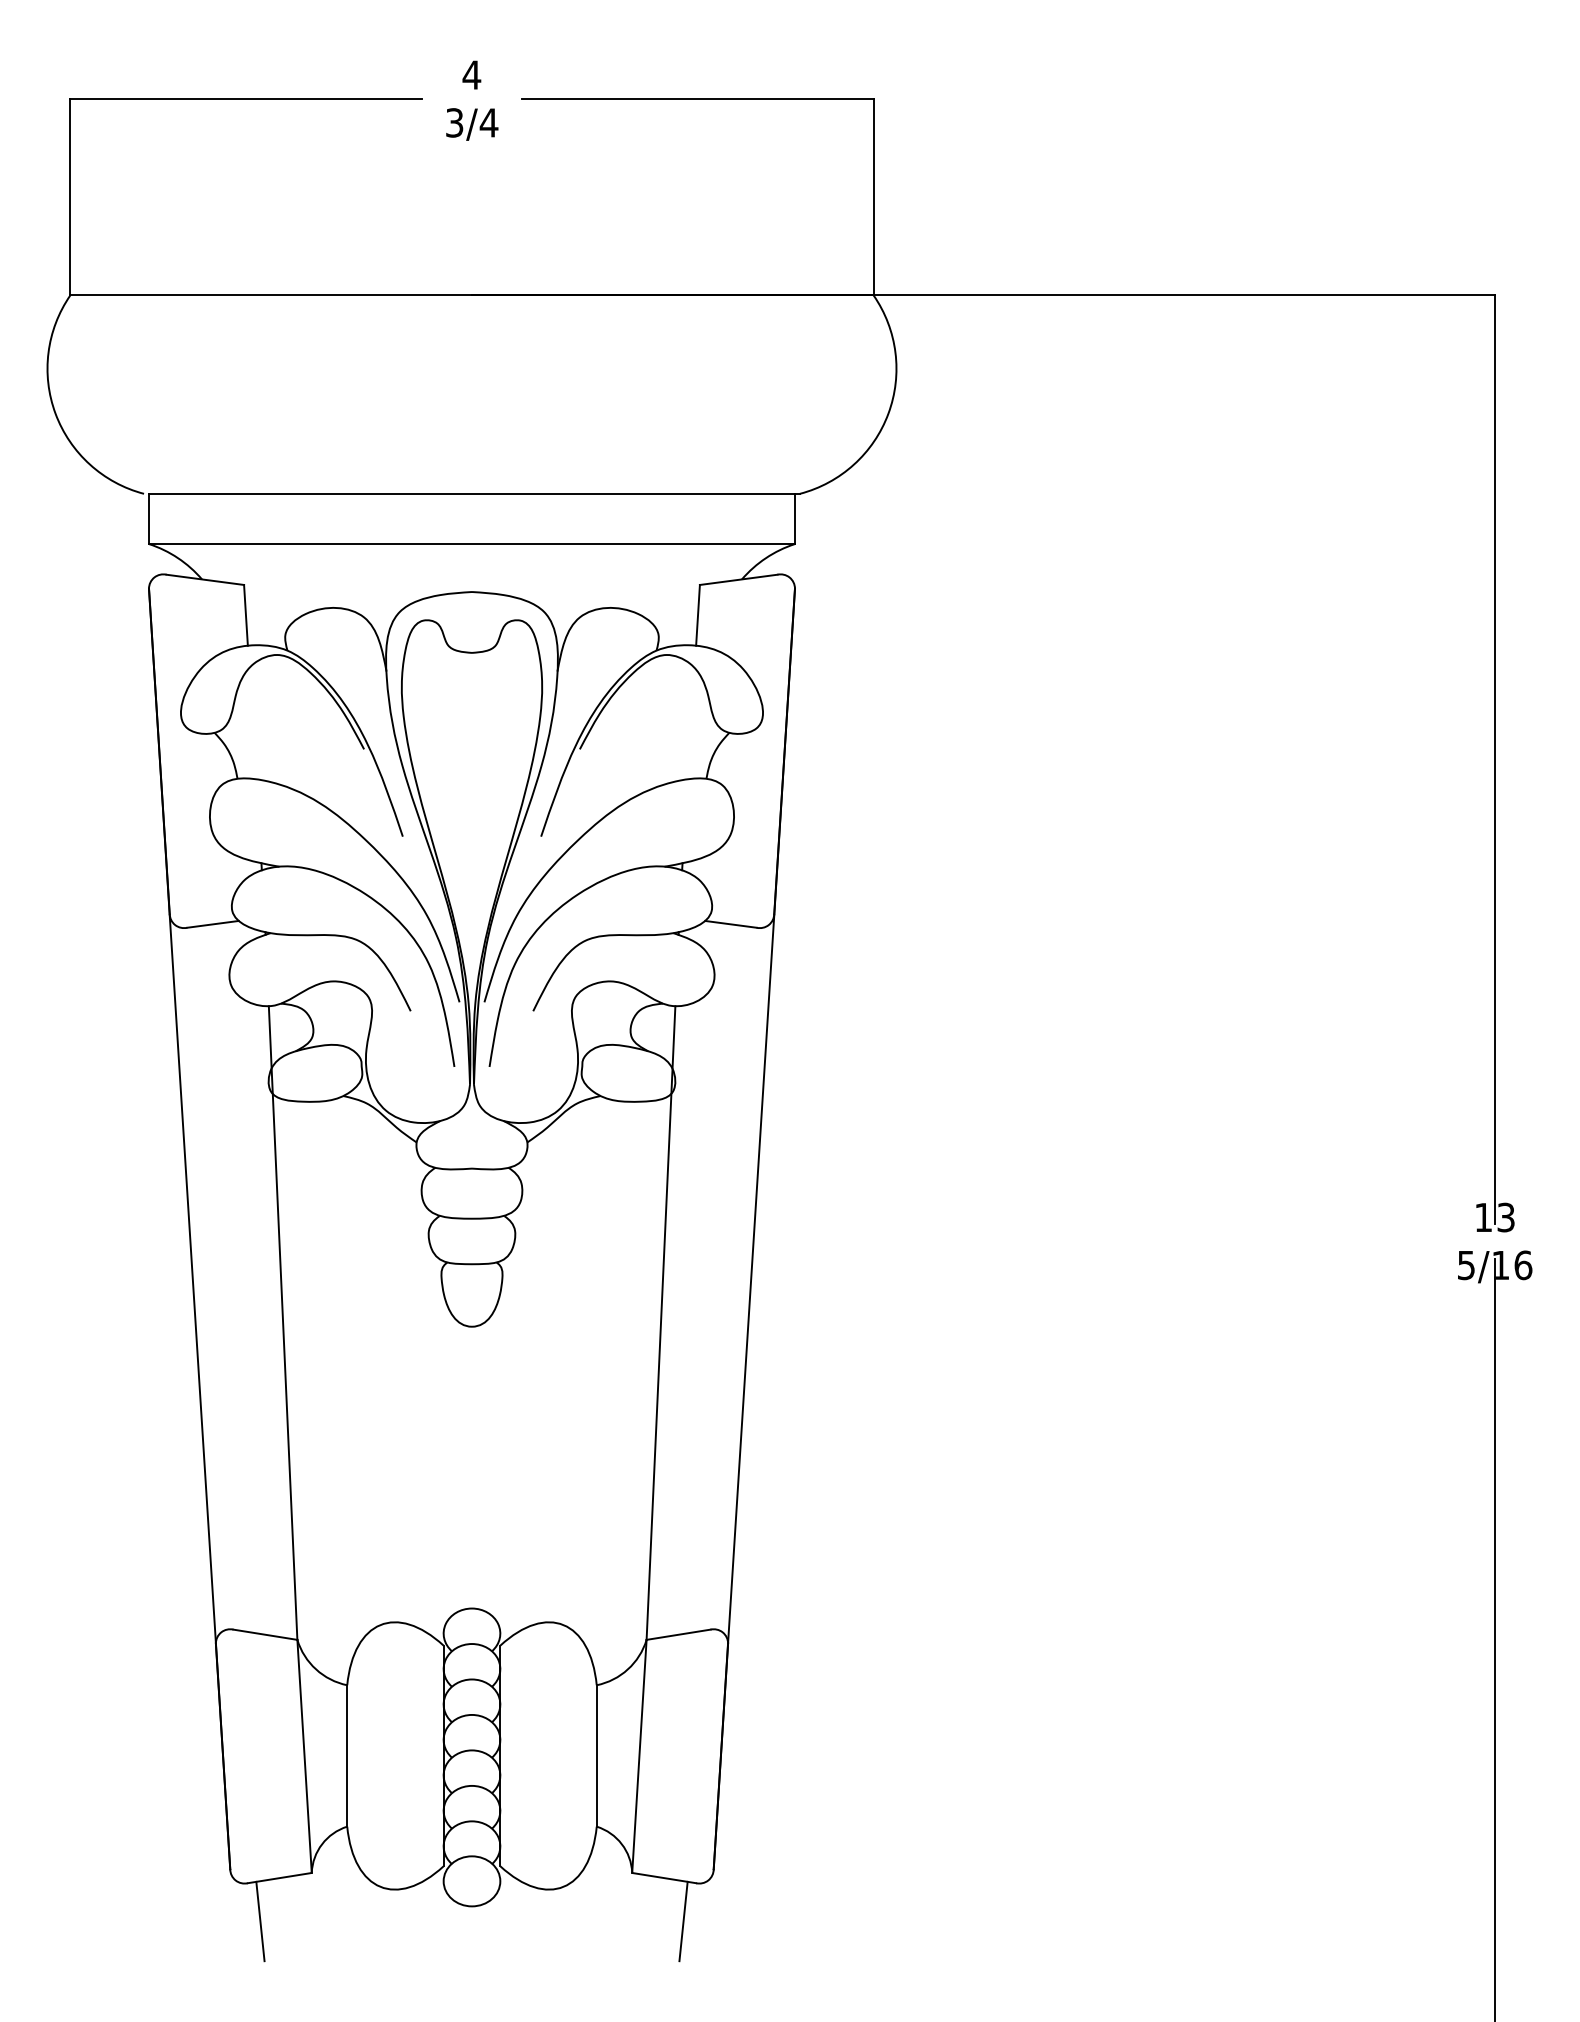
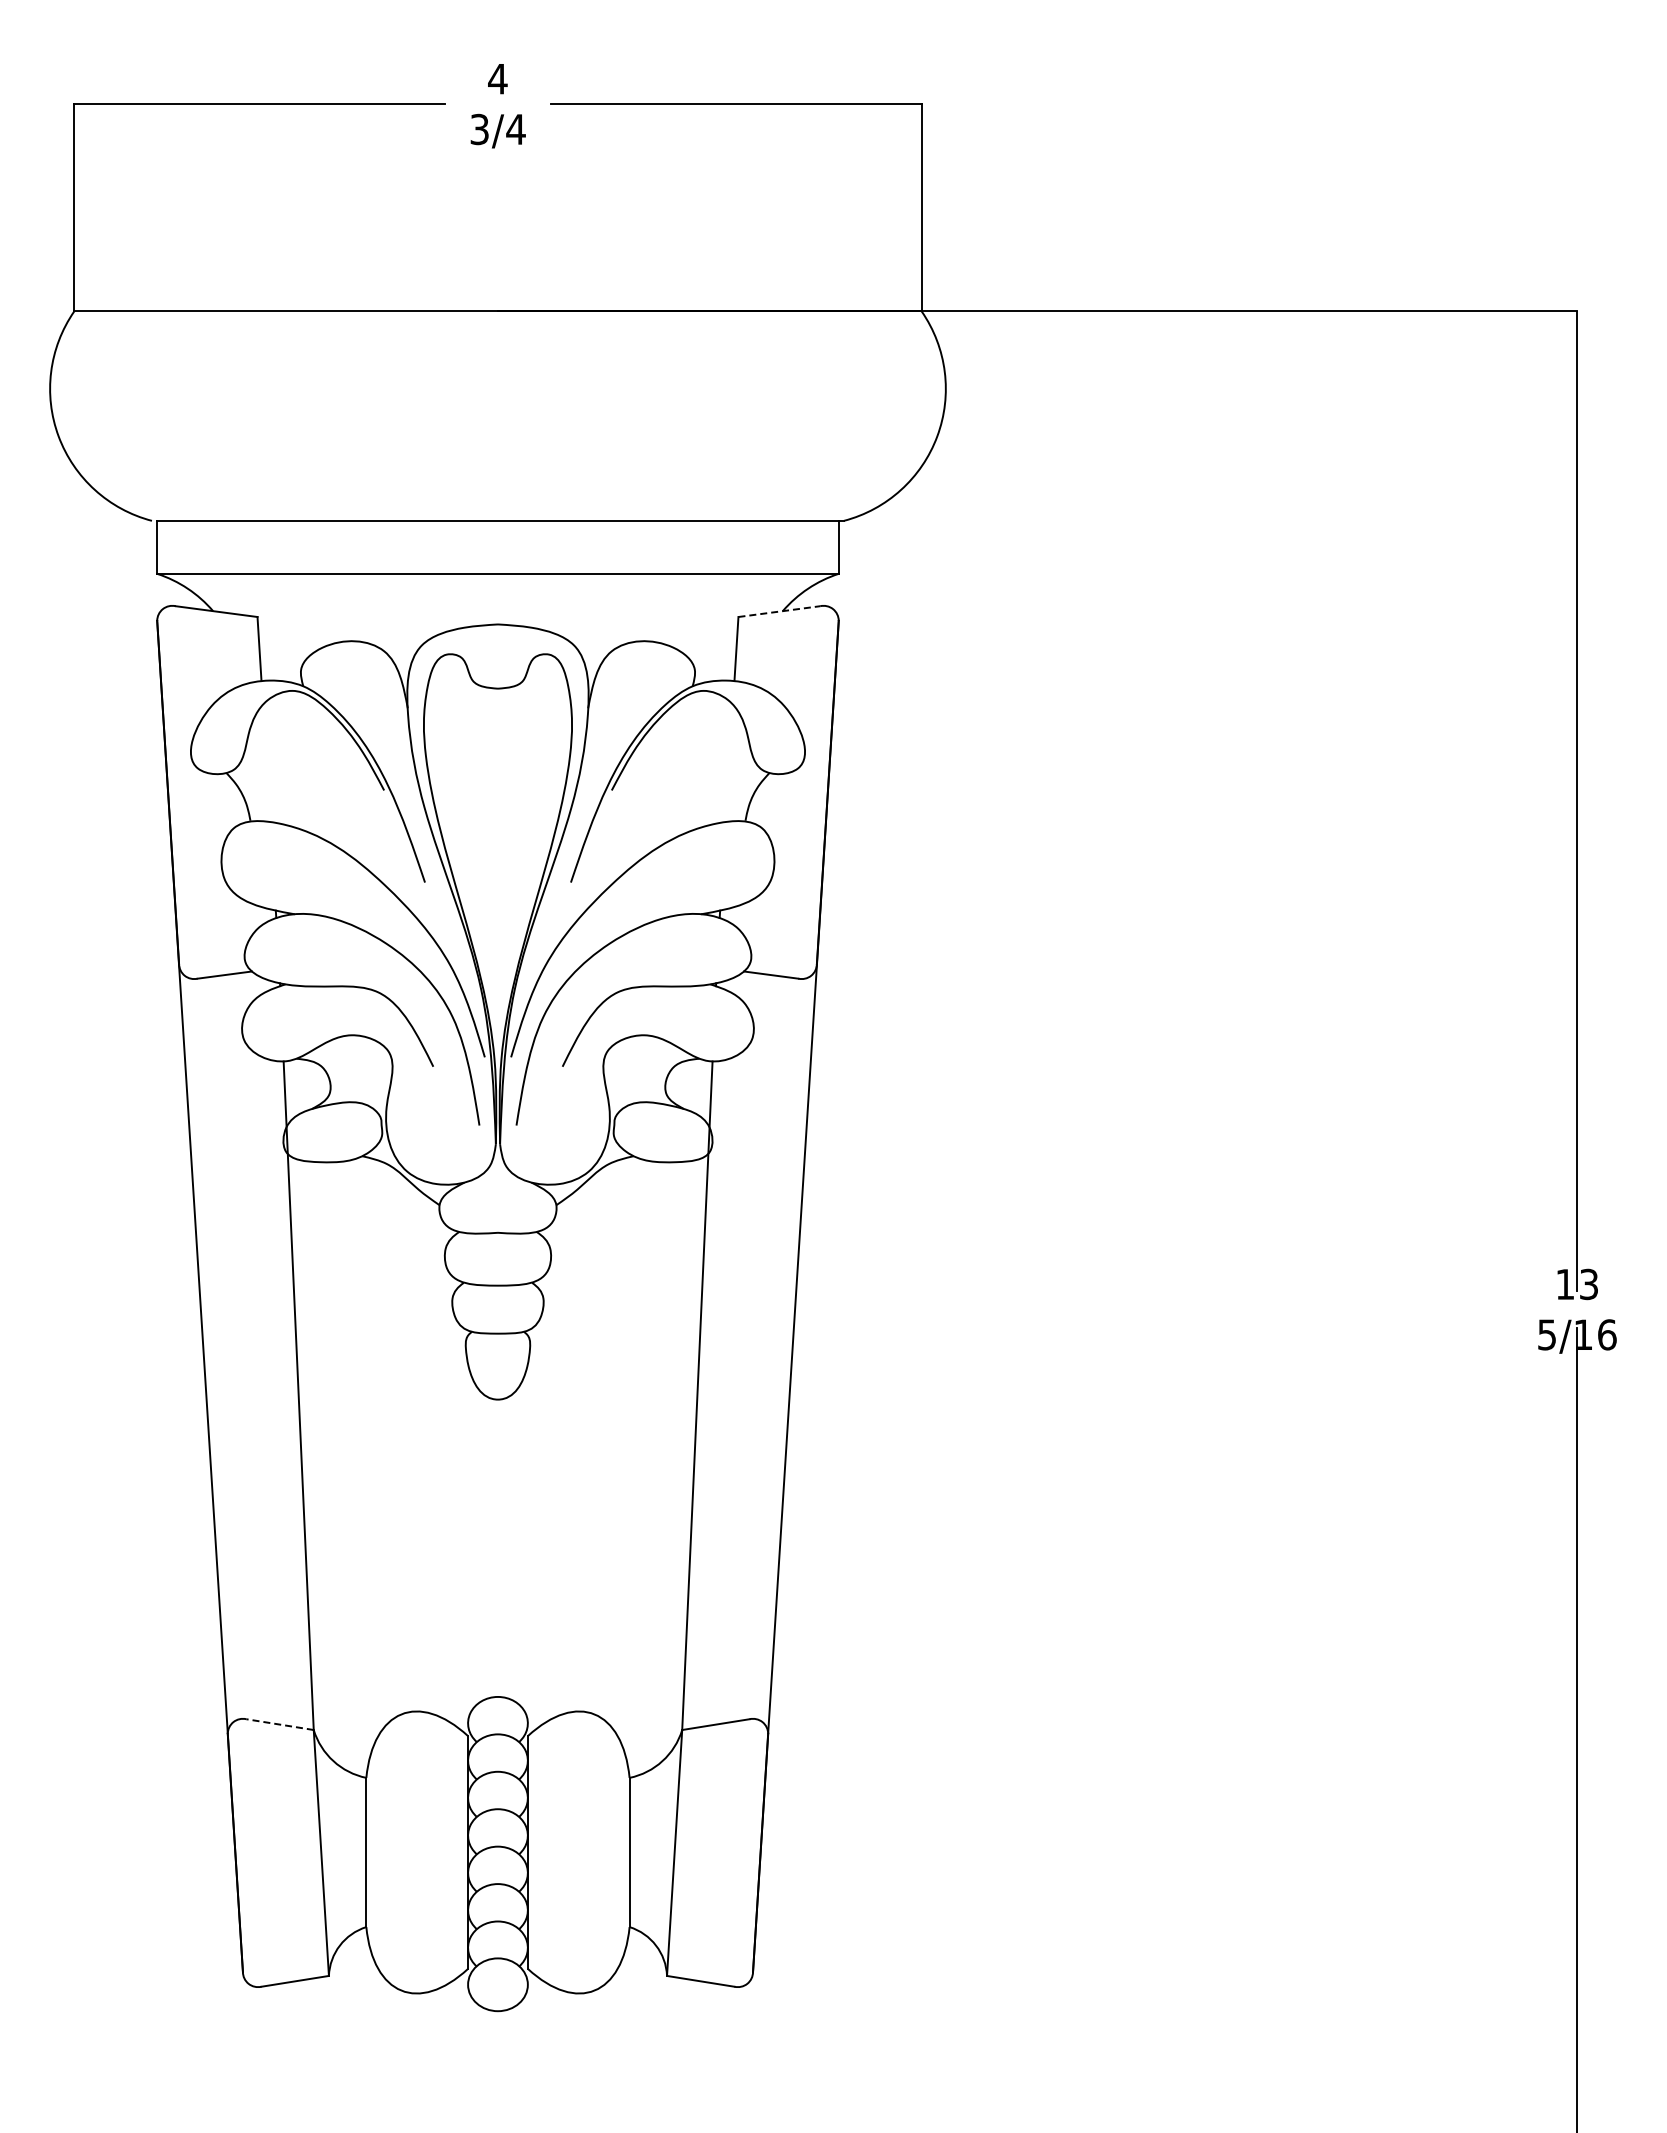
line: (738, 579) -> (779, 611), solid -> dashed
line: (264, 1634) -> (279, 1724), solid -> dashed
line: (260, 1921) -> (274, 2027), removed
line: (682, 1921) -> (720, 2027), removed

